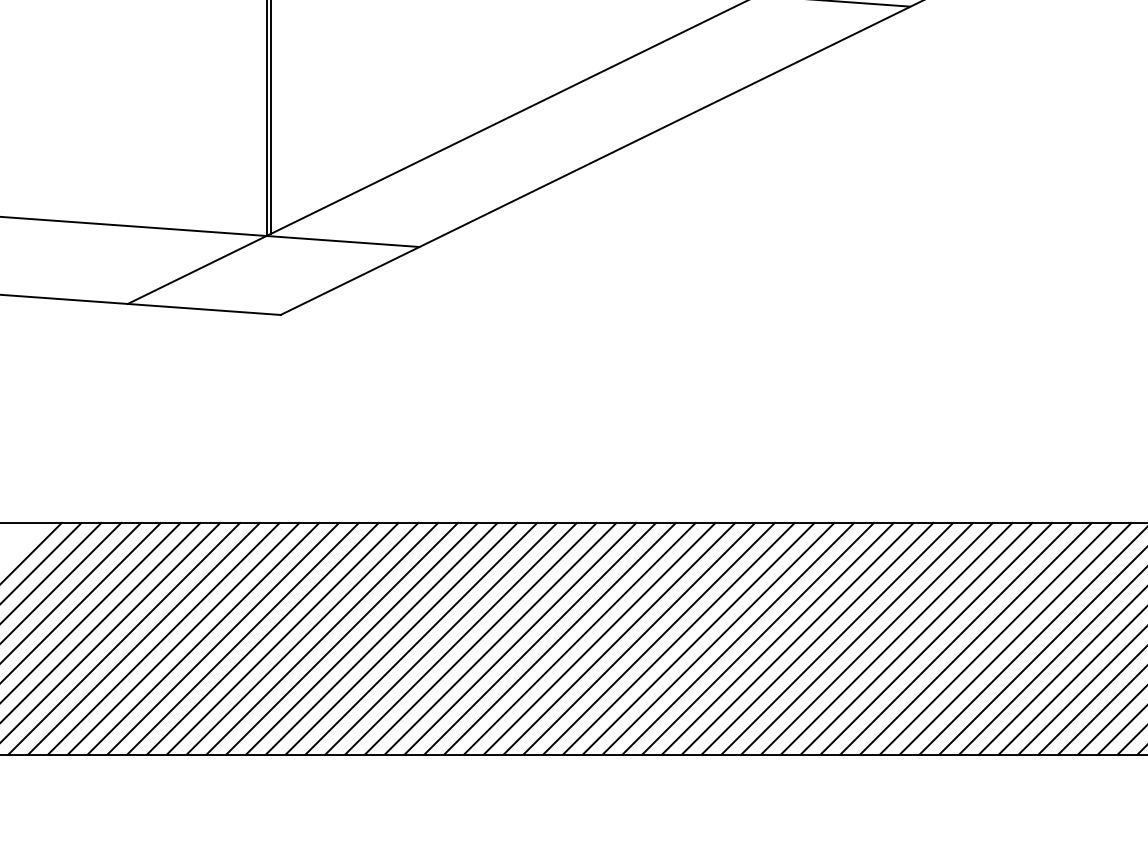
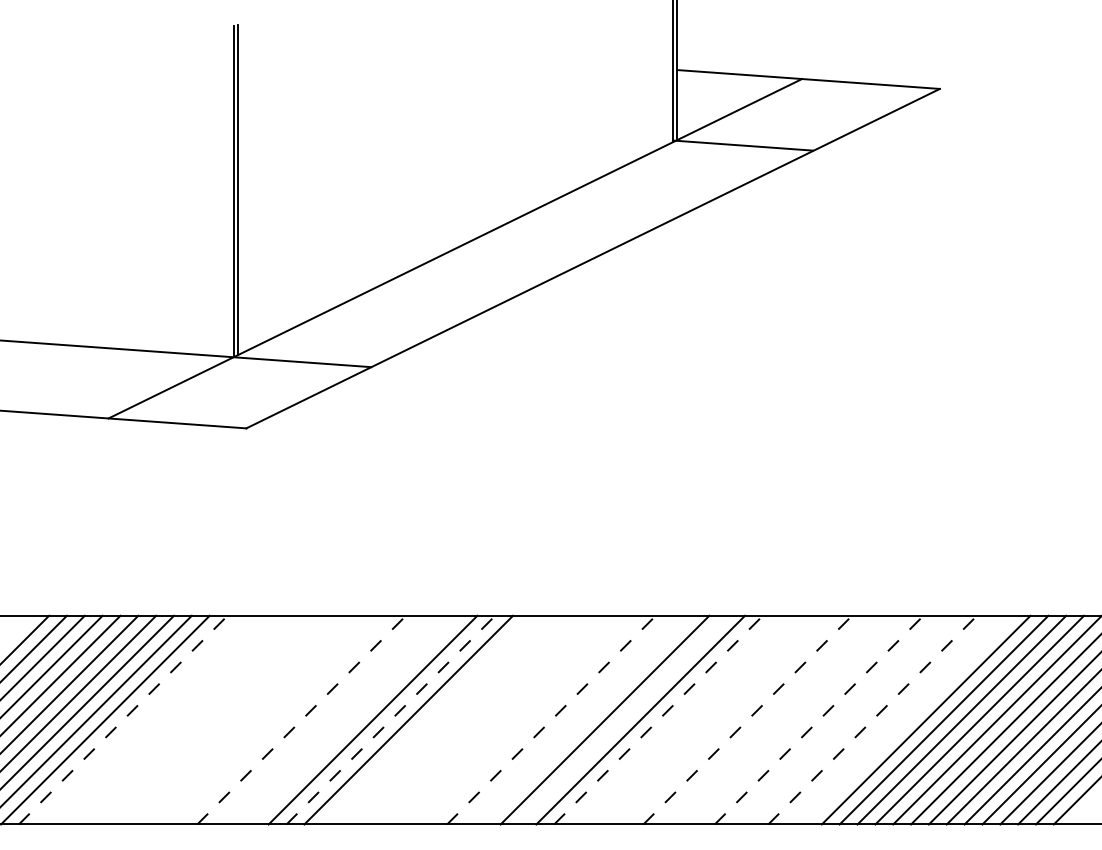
line: (163, 638) -> (140, 719), removed
line: (183, 638) -> (158, 719), removed
line: (203, 638) -> (176, 719), removed
line: (223, 638) -> (194, 719), removed
line: (243, 638) -> (212, 719), removed
line: (262, 638) -> (229, 719), removed
line: (281, 638) -> (247, 719), removed
line: (301, 638) -> (265, 719), removed
line: (321, 638) -> (283, 719), removed
line: (361, 638) -> (319, 719), removed
line: (380, 638) -> (336, 719), removed
line: (400, 638) -> (354, 719), removed
line: (480, 638) -> (426, 719), removed
line: (500, 638) -> (444, 719), removed
line: (519, 638) -> (461, 719), removed
line: (539, 638) -> (479, 719), removed
line: (559, 638) -> (497, 719), removed
line: (579, 638) -> (515, 719), removed
line: (599, 638) -> (533, 719), removed
line: (638, 638) -> (568, 719), removed
line: (658, 638) -> (586, 719), removed
line: (698, 638) -> (622, 719), removed
line: (758, 638) -> (676, 719), removed
line: (777, 638) -> (693, 719), removed
line: (797, 638) -> (711, 719), removed
line: (817, 638) -> (729, 719), removed
line: (857, 638) -> (765, 719), removed
line: (877, 638) -> (783, 719), removed
line: (895, 638) -> (800, 719), removed
line: (935, 638) -> (836, 719), removed
line: (955, 638) -> (854, 719), removed
line: (995, 638) -> (890, 719), removed
line: (1014, 638) -> (907, 719), removed
line: (144, 639) -> (123, 720), solid -> dashed
line: (341, 639) -> (301, 720), solid -> dashed
line: (440, 639) -> (390, 720), solid -> dashed
line: (619, 639) -> (551, 720), solid -> dashed
line: (738, 639) -> (658, 720), solid -> dashed
line: (837, 639) -> (747, 720), solid -> dashed
line: (916, 639) -> (819, 720), solid -> dashed
line: (975, 639) -> (872, 720), solid -> dashed

